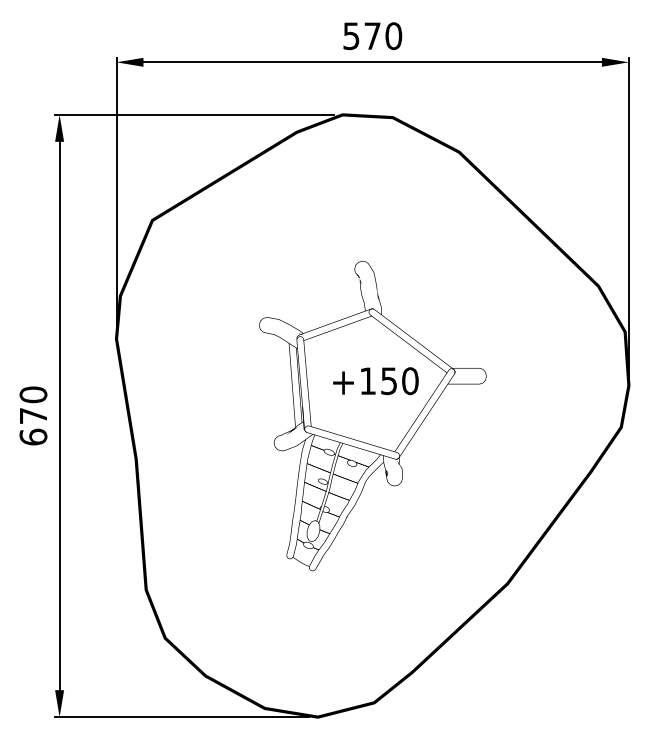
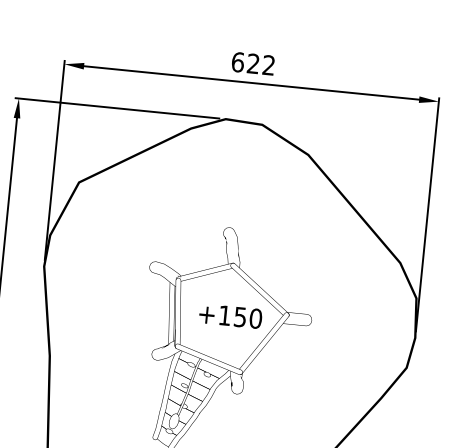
text: (372, 36) -> (253, 64), 570 -> 622

